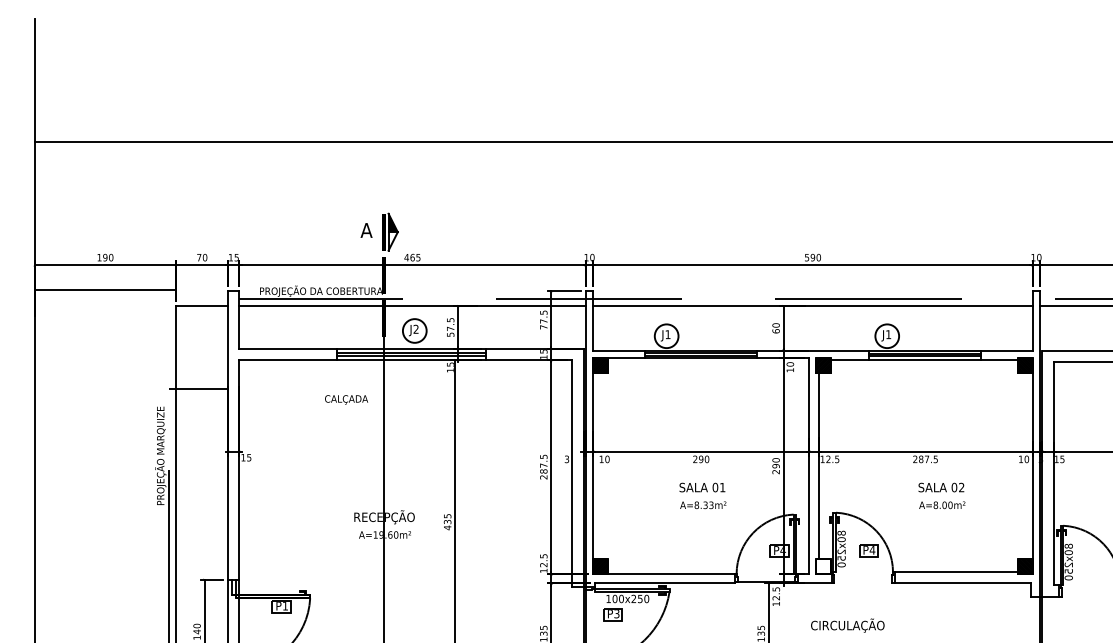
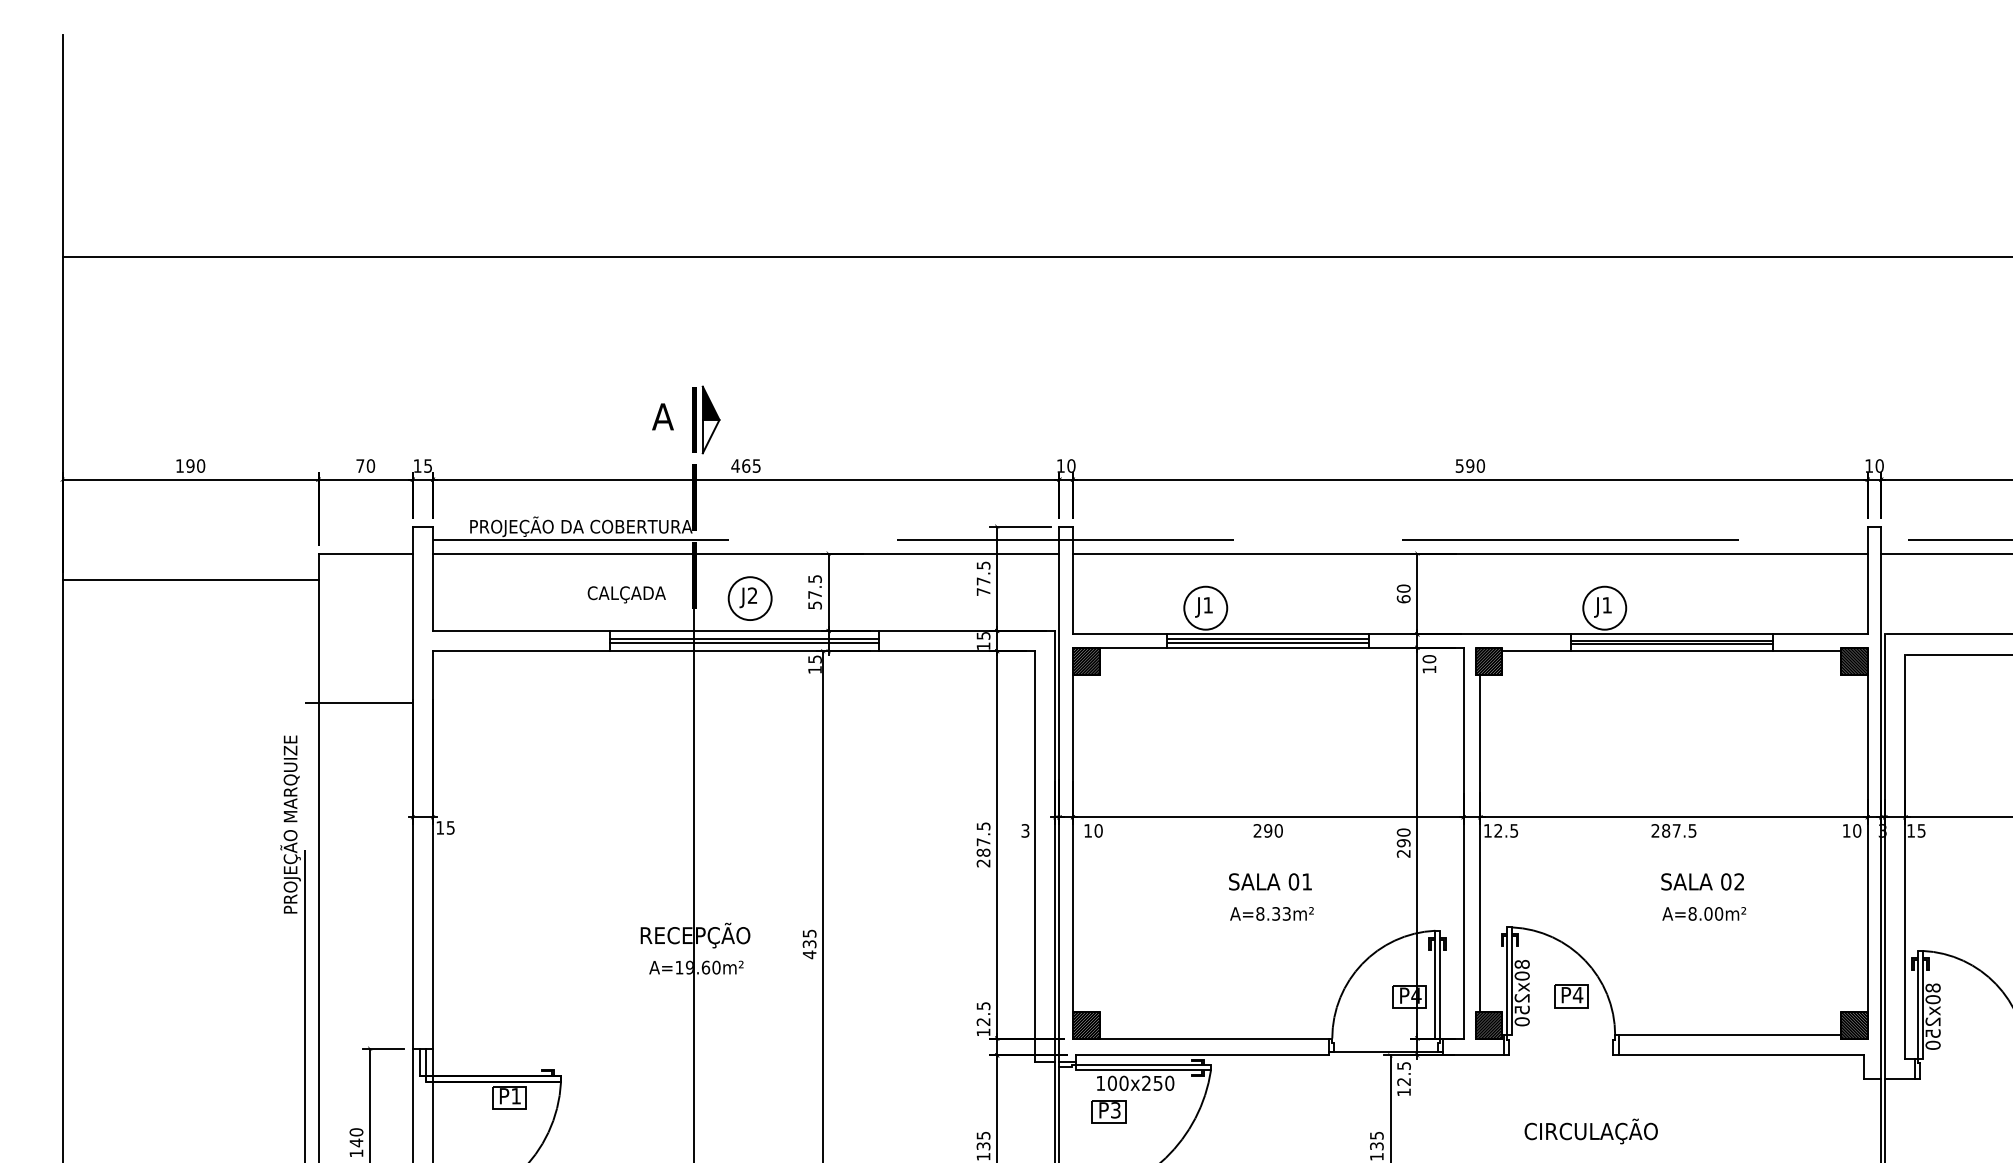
line: (105, 289) -> (190, 579), moved
text: (346, 399) -> (626, 594), moved
hatch: (822, 566) -> (1487, 1024), added
text: (847, 625) -> (1590, 1131), moved

